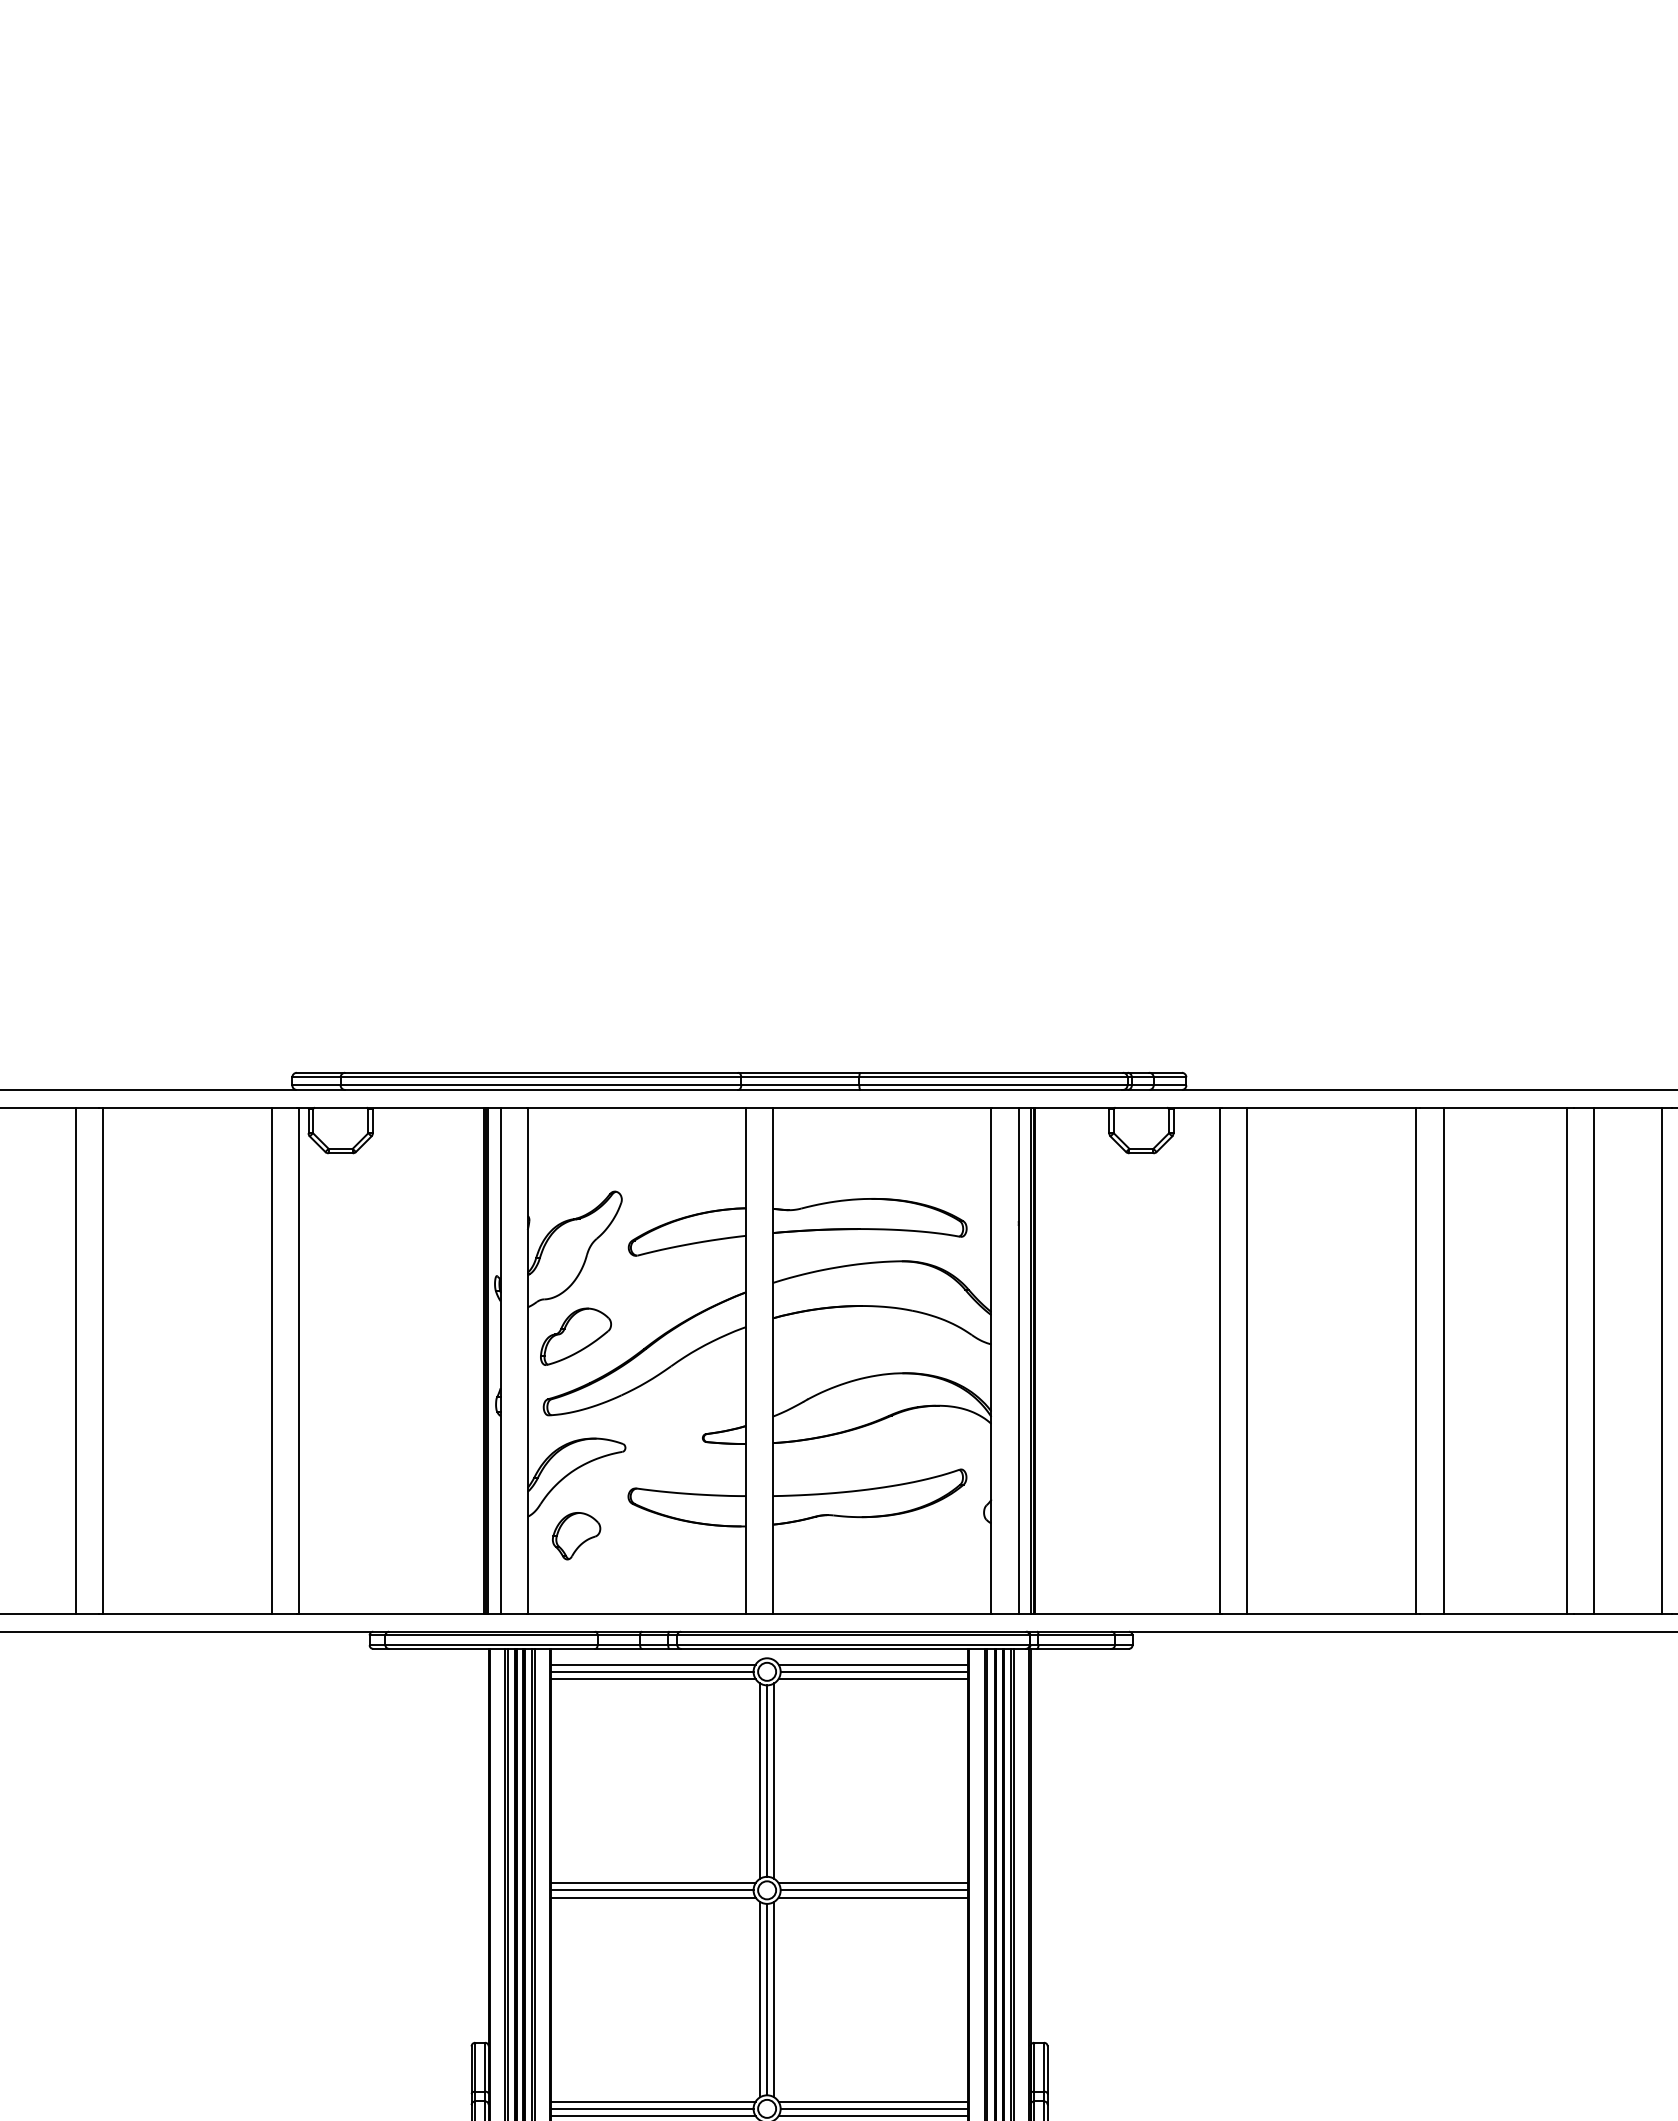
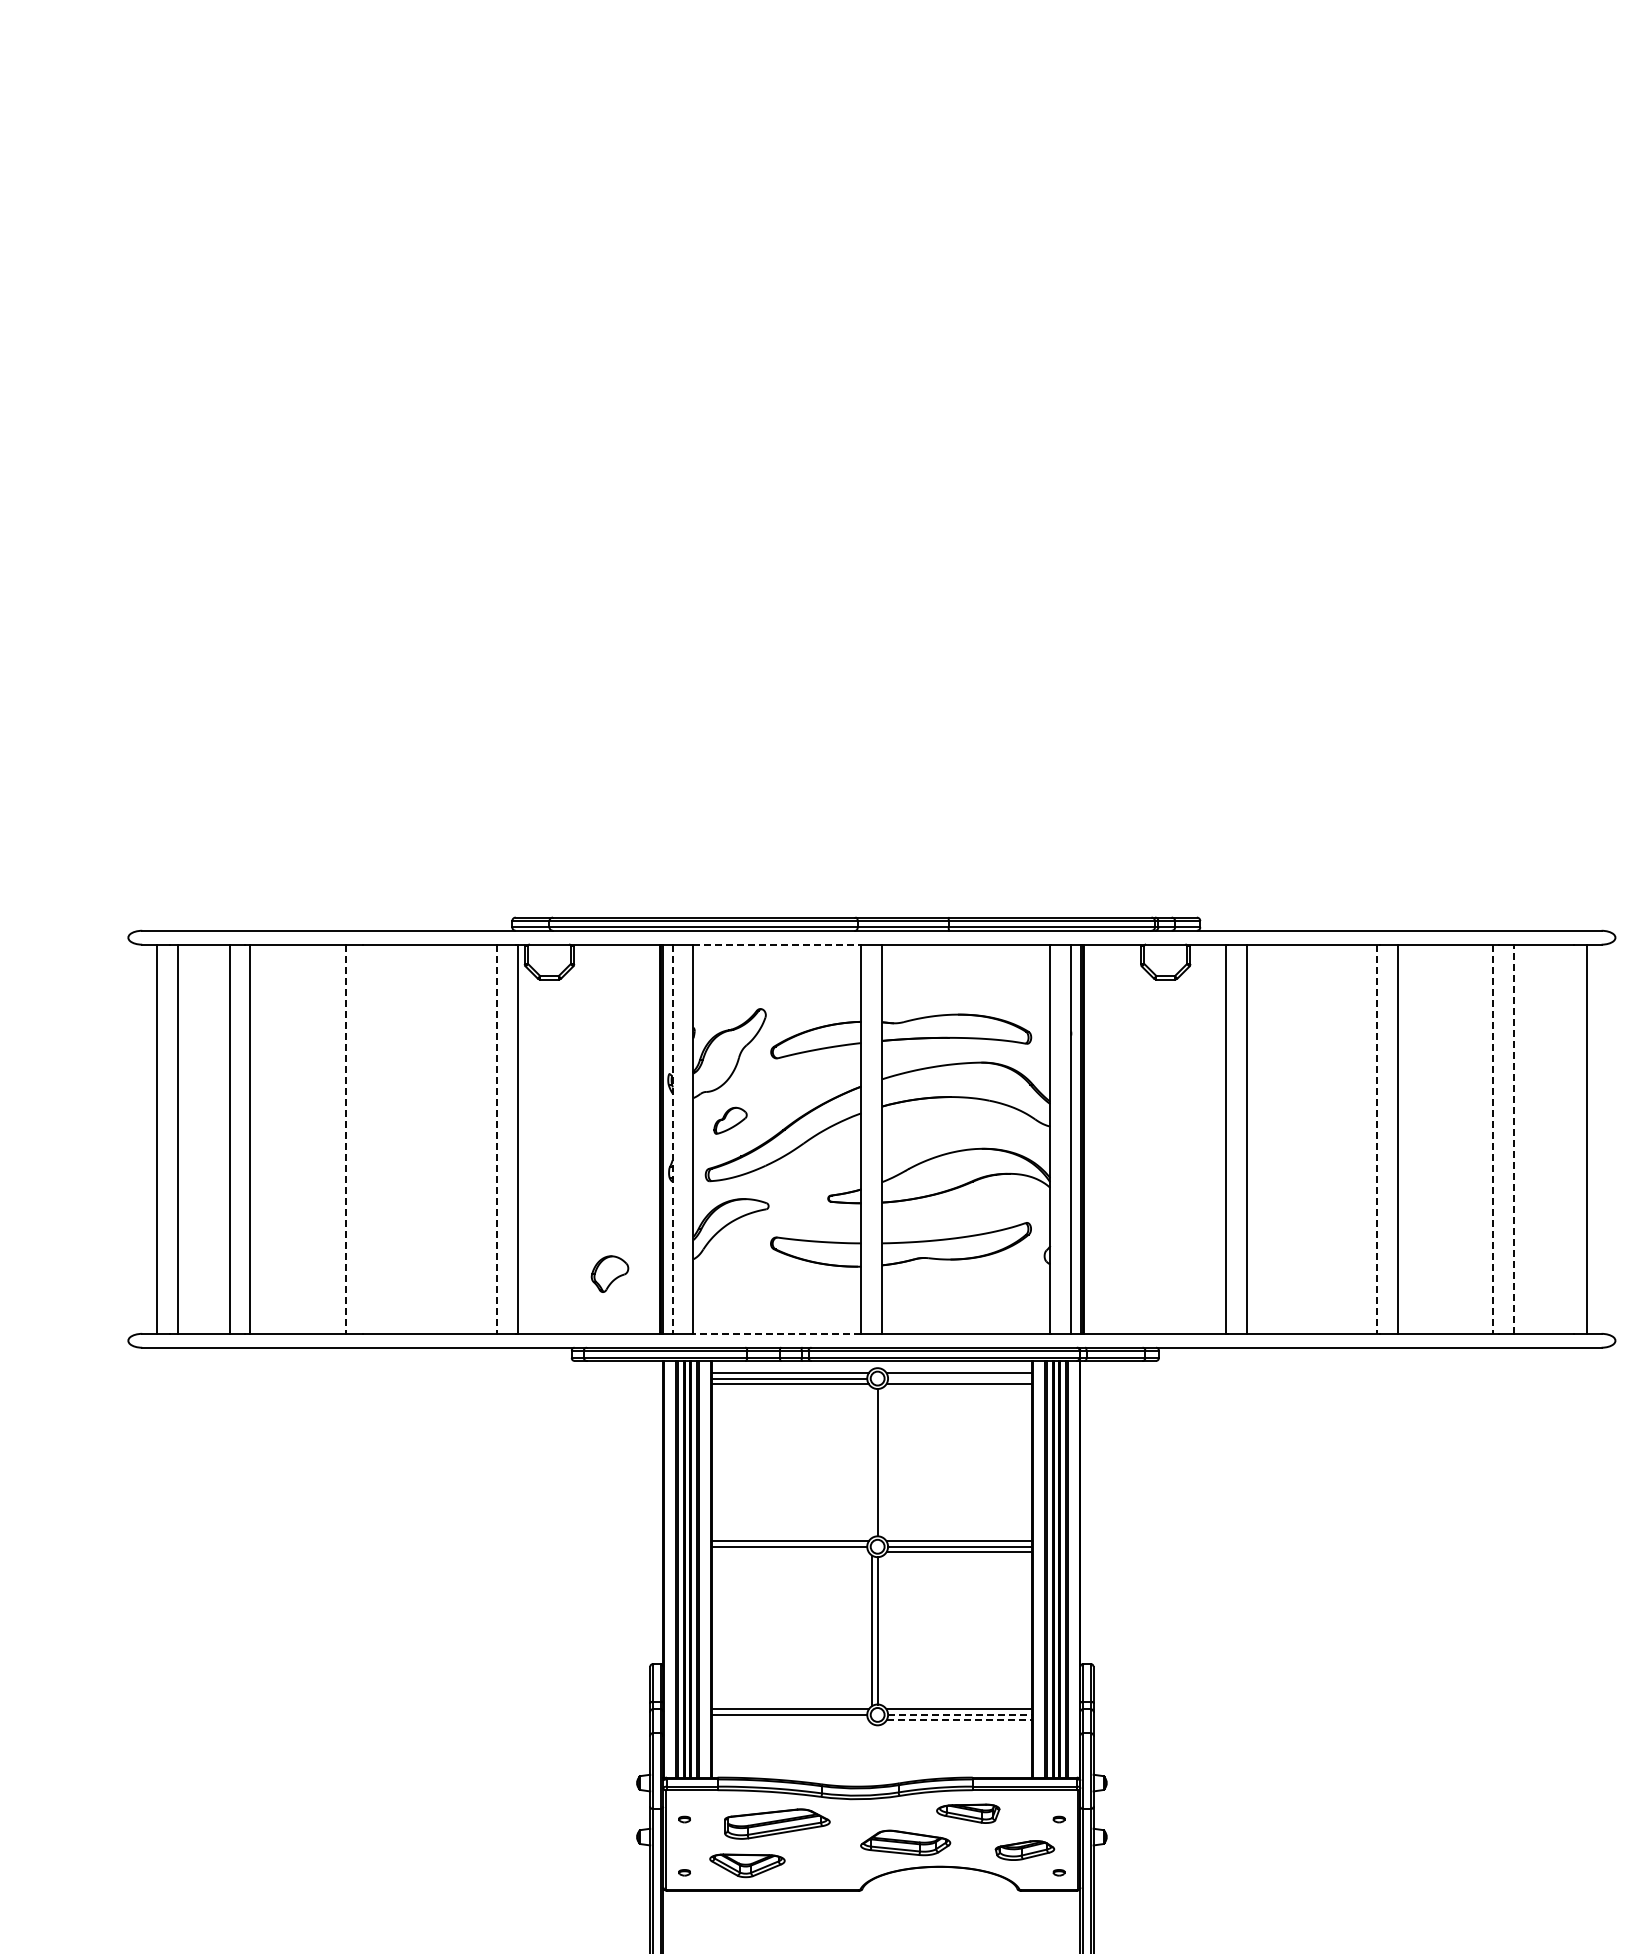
line: (636, 1107) -> (777, 944), solid -> dashed
part: (575, 1336) -> (730, 1120), size x0.6
line: (102, 1359) -> (366, 1138), removed
line: (1662, 1359) -> (1566, 1138), removed
line: (75, 1361) -> (345, 1139), solid -> dashed
line: (271, 1361) -> (496, 1139), solid -> dashed
line: (500, 1361) -> (672, 1139), solid -> dashed
line: (1416, 1361) -> (1377, 1139), solid -> dashed
line: (1567, 1361) -> (1493, 1139), solid -> dashed
line: (1594, 1361) -> (1514, 1139), solid -> dashed
part: (575, 1535) -> (609, 1273), moved
line: (635, 1613) -> (776, 1333), solid -> dashed
line: (874, 1671) -> (960, 1378), removed
line: (760, 1780) -> (872, 1462), removed
line: (774, 1780) -> (883, 1462), removed
line: (652, 1897) -> (789, 1552), removed
line: (774, 1999) -> (883, 1630), removed
line: (874, 2108) -> (960, 1714), solid -> dashed
line: (652, 2116) -> (789, 1720), removed
line: (873, 2116) -> (959, 1720), solid -> dashed

